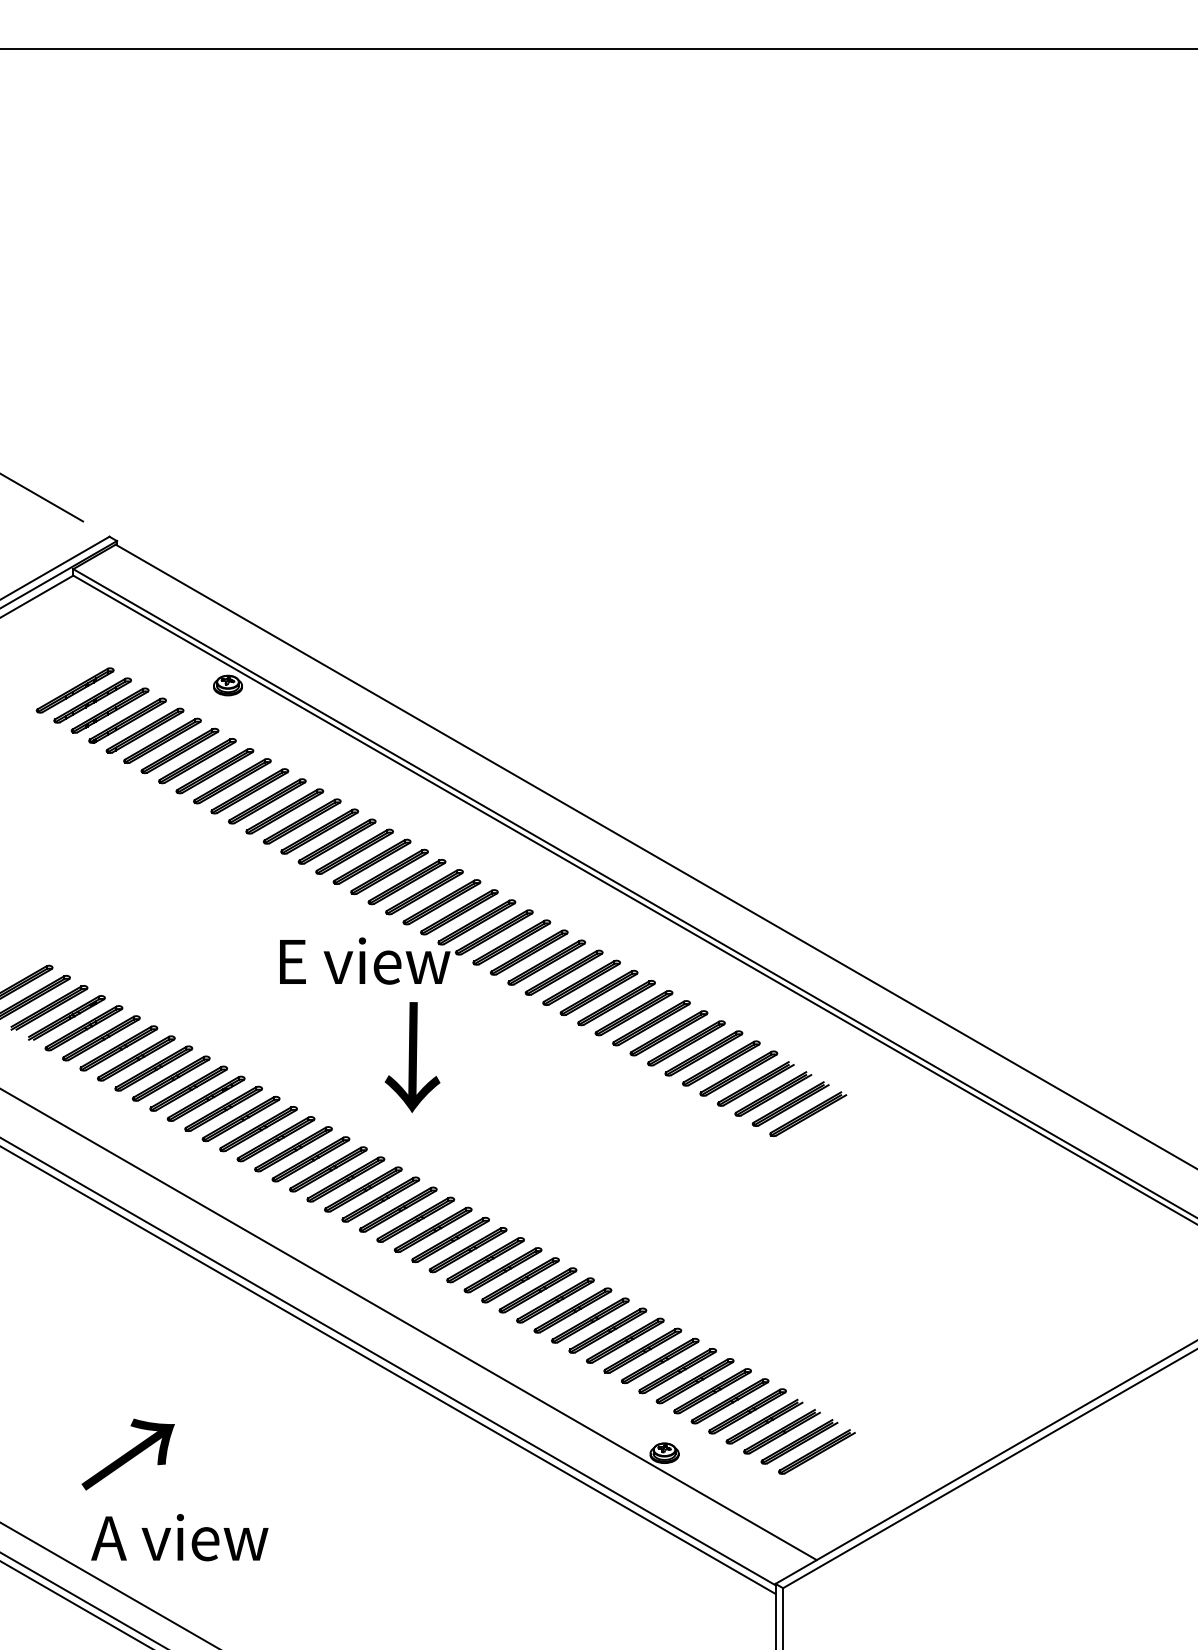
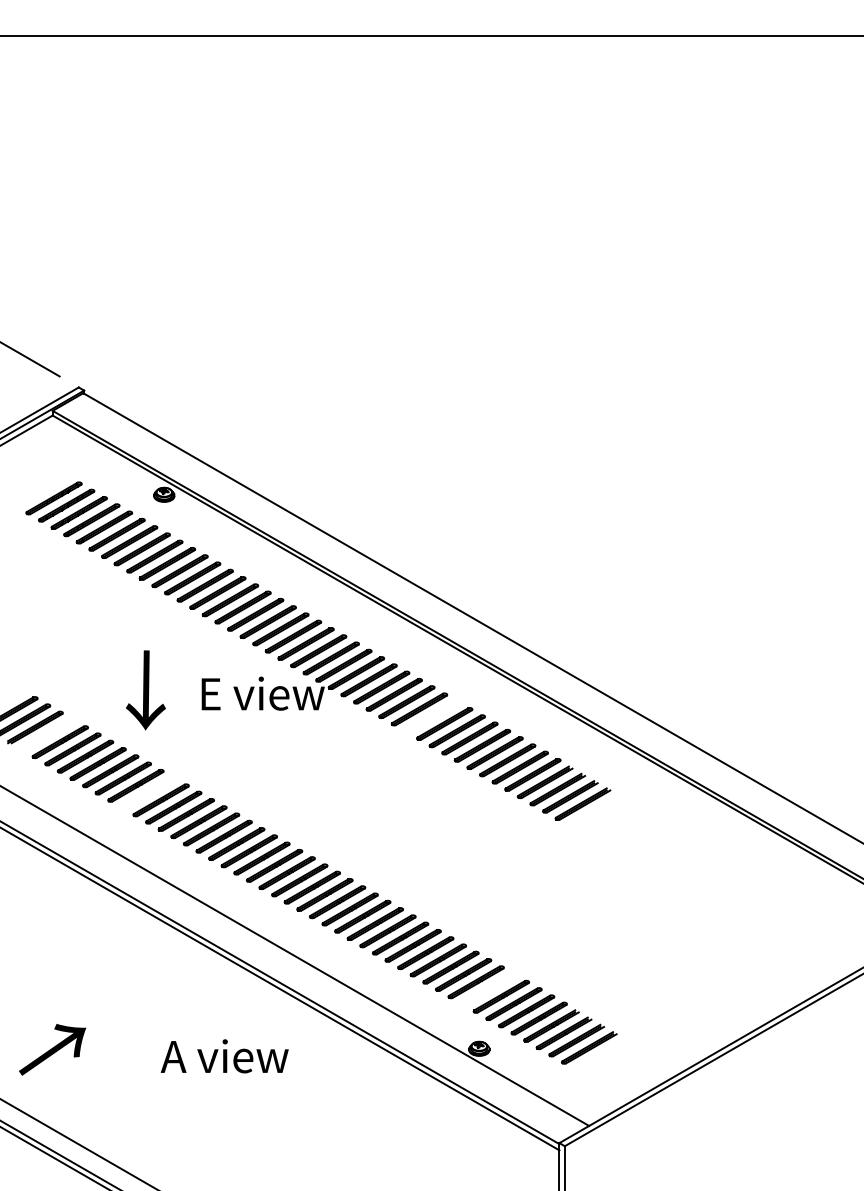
part: (598, 992) -> (431, 716), removed
part: (66, 1017) -> (47, 734), removed
text: (412, 1057) -> (145, 690), moved
part: (205, 1098) -> (148, 792), removed
part: (677, 1371) -> (488, 989), removed
text: (127, 1454) -> (52, 1049), moved
text: (179, 1537) -> (224, 1056), moved

